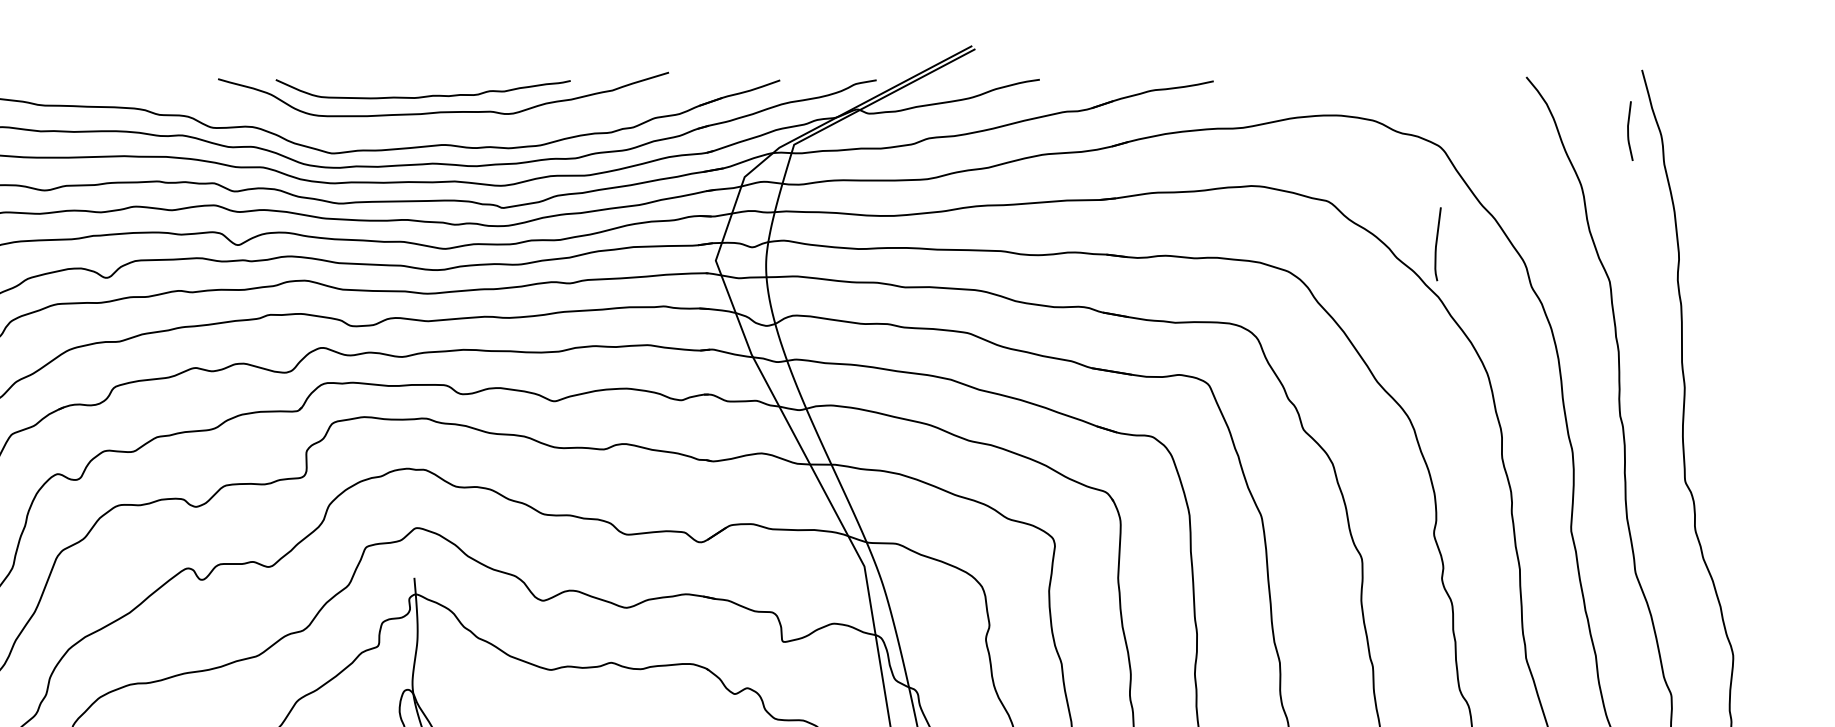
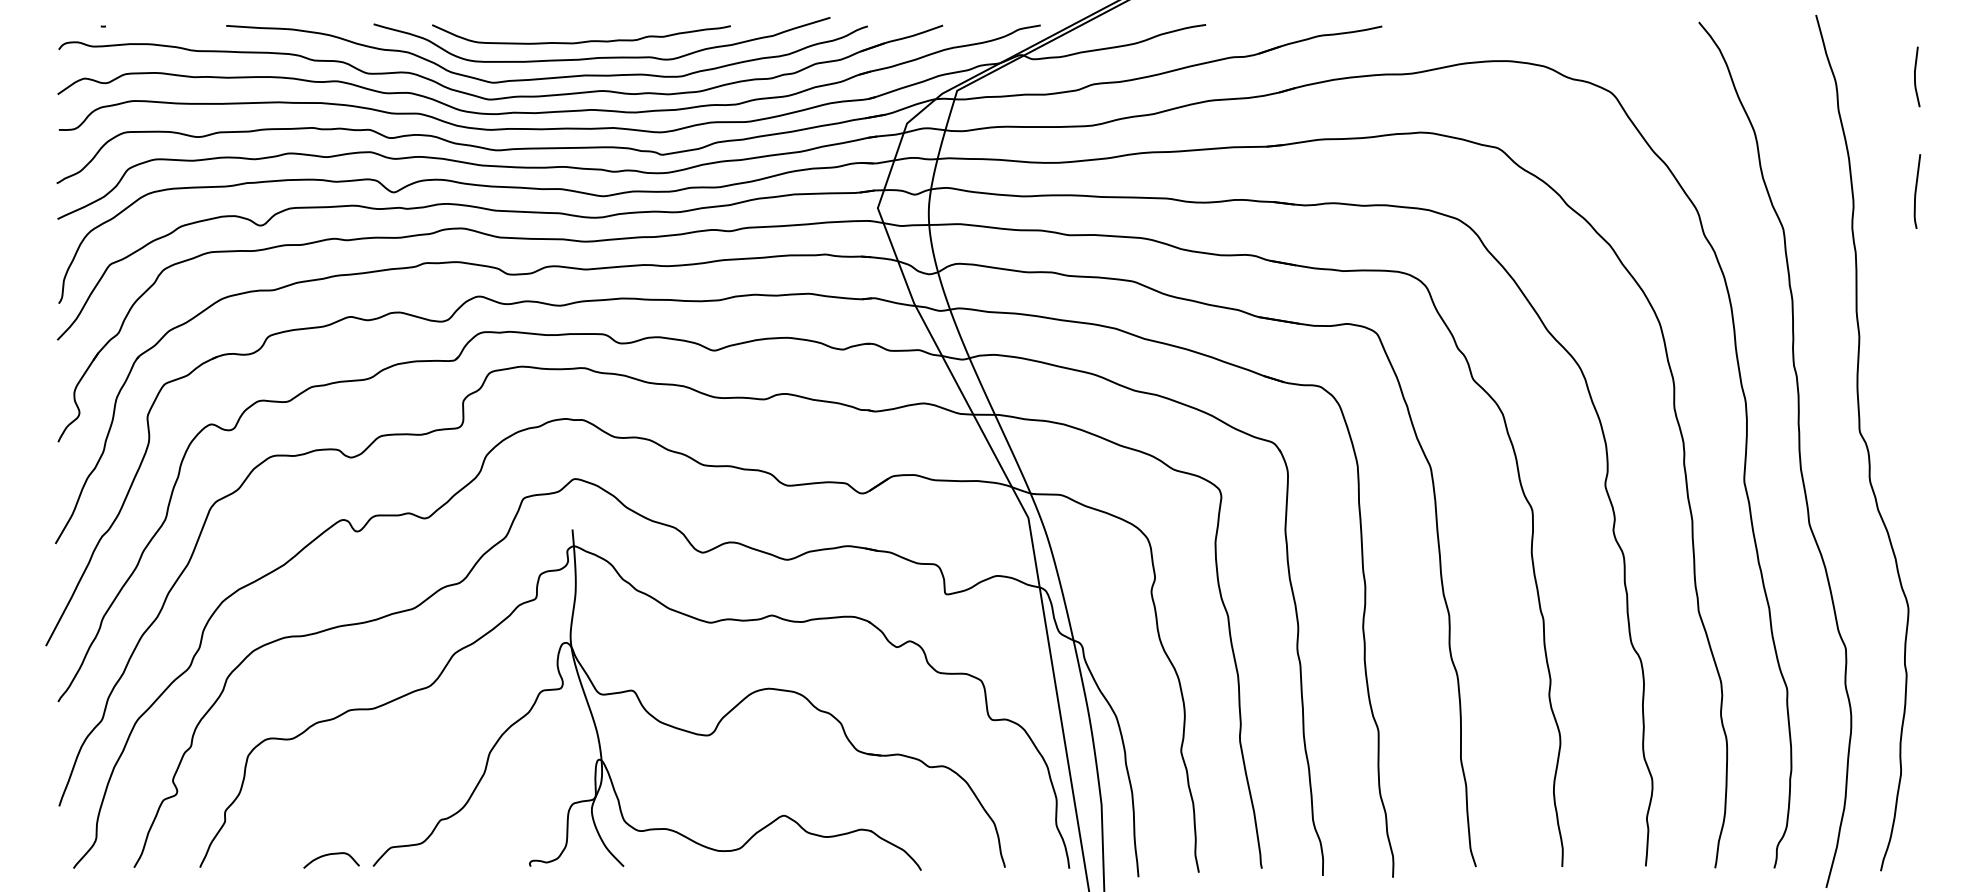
curve: (1628, 130) -> (1915, 76), moved
curve: (388, 131) -> (546, 77), added
curve: (1437, 244) -> (1916, 191), moved

